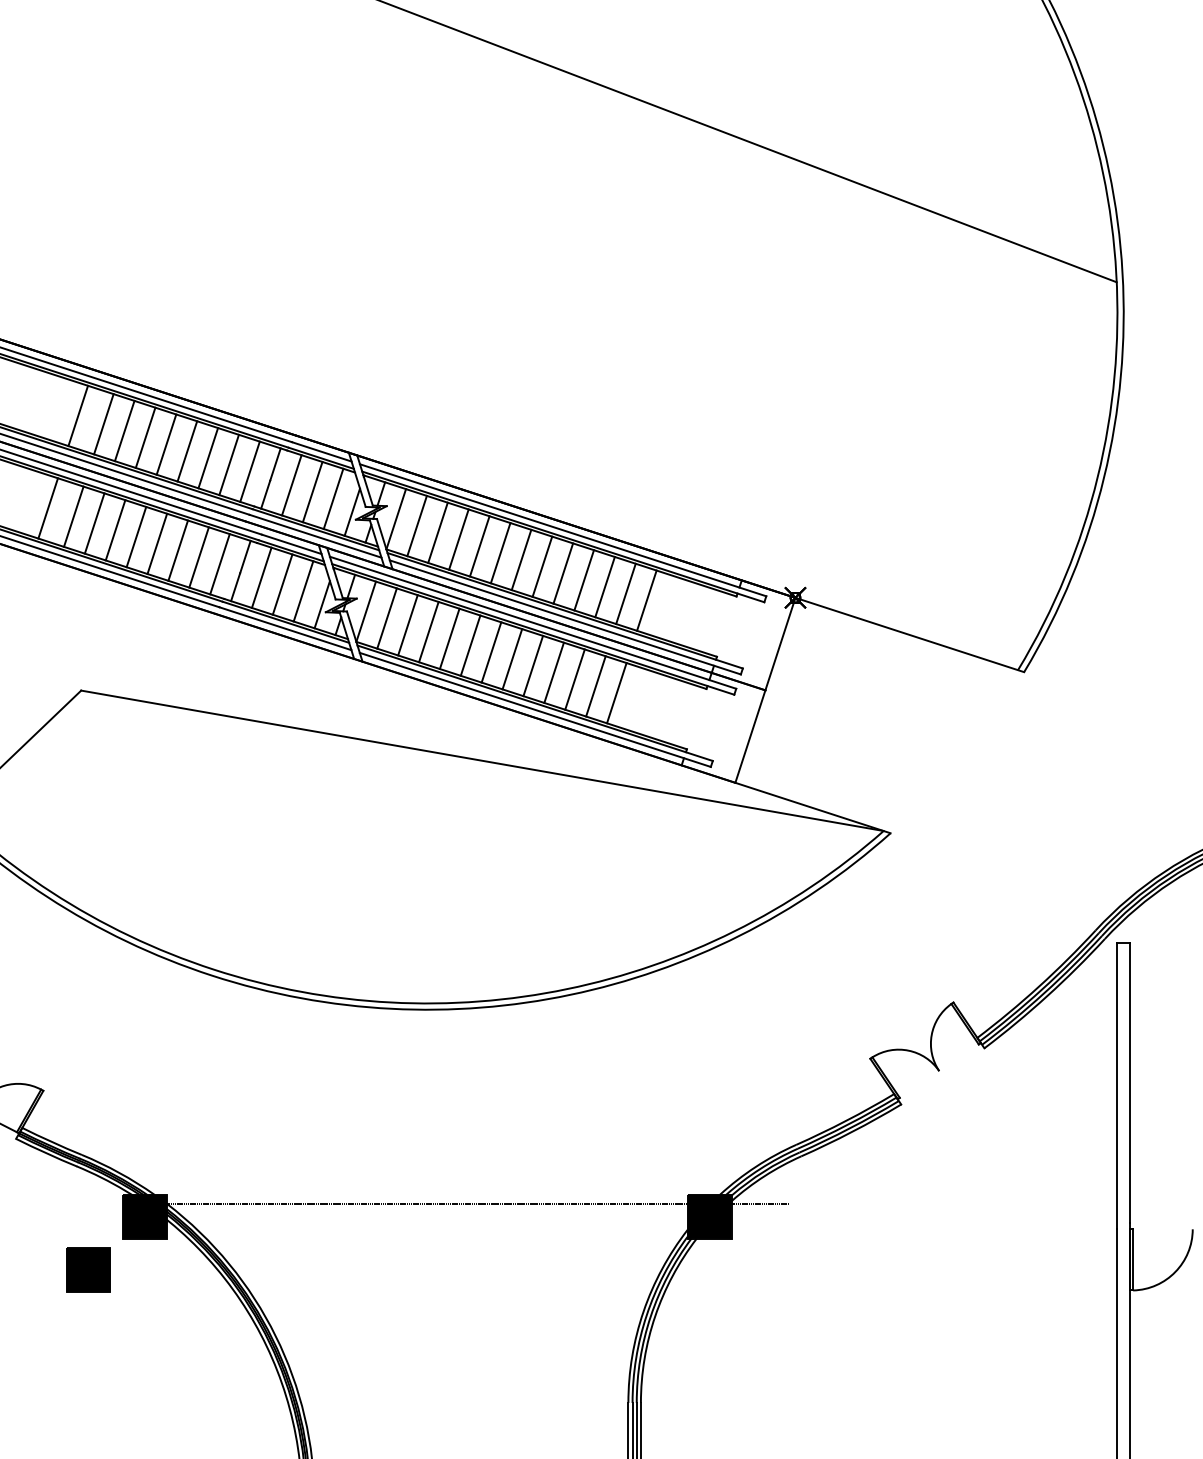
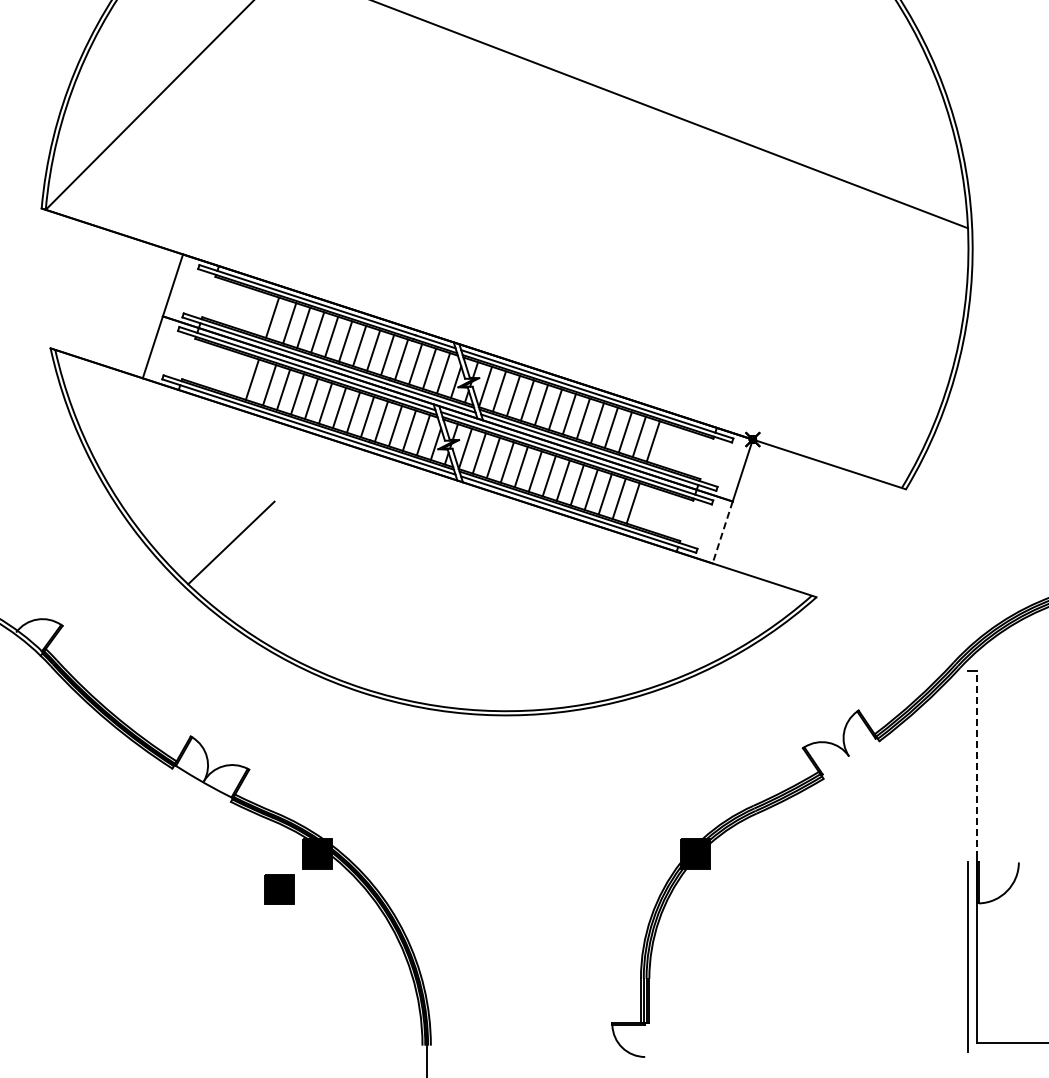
line: (750, 736) -> (722, 532), solid -> dashed
line: (481, 760) -> (542, 548), removed
line: (1129, 1083) -> (976, 764), solid -> dashed
line: (1117, 1086) -> (968, 766), removed
line: (476, 1203) -> (539, 845), removed

